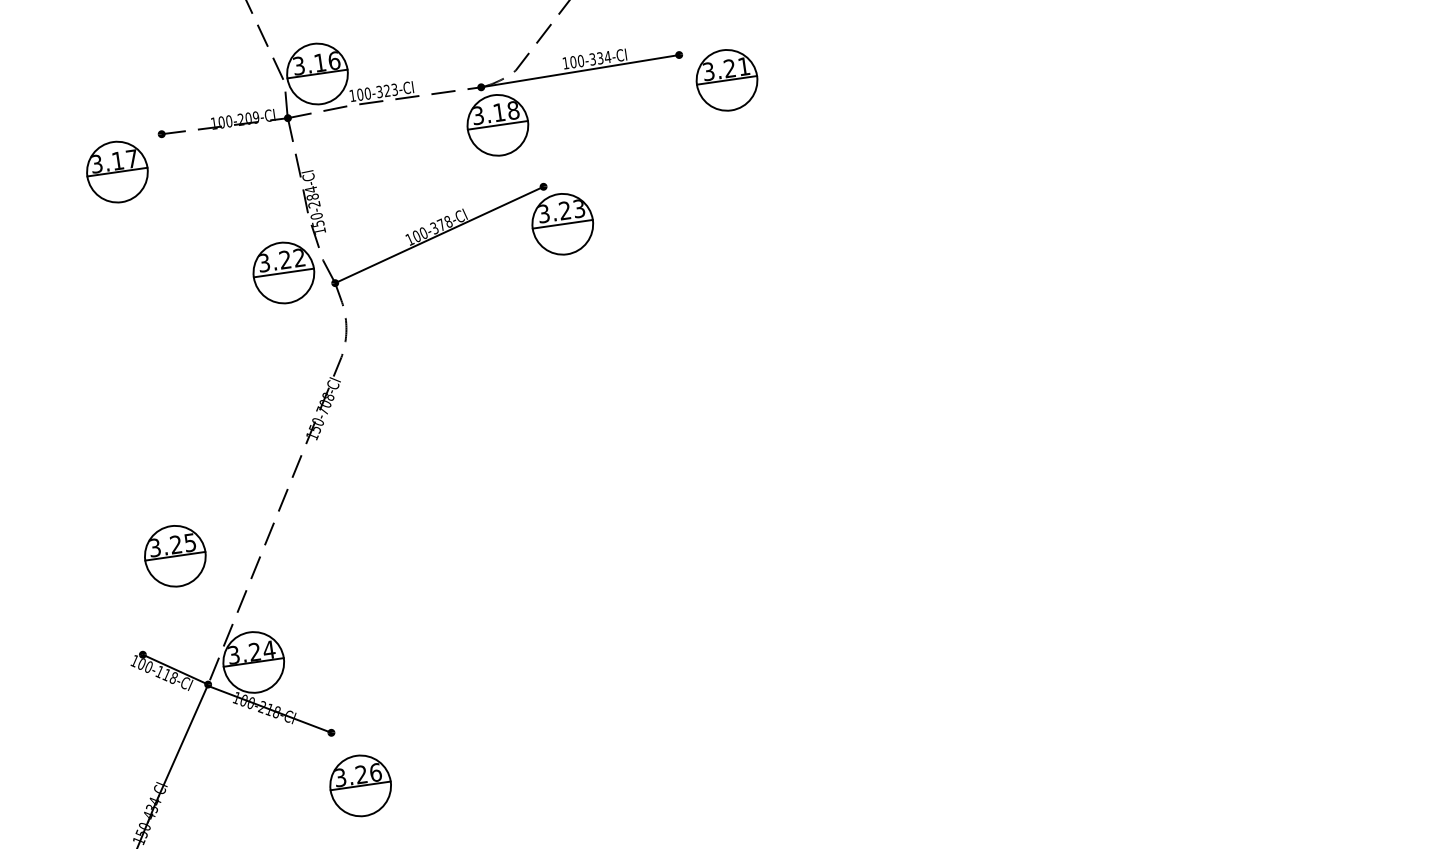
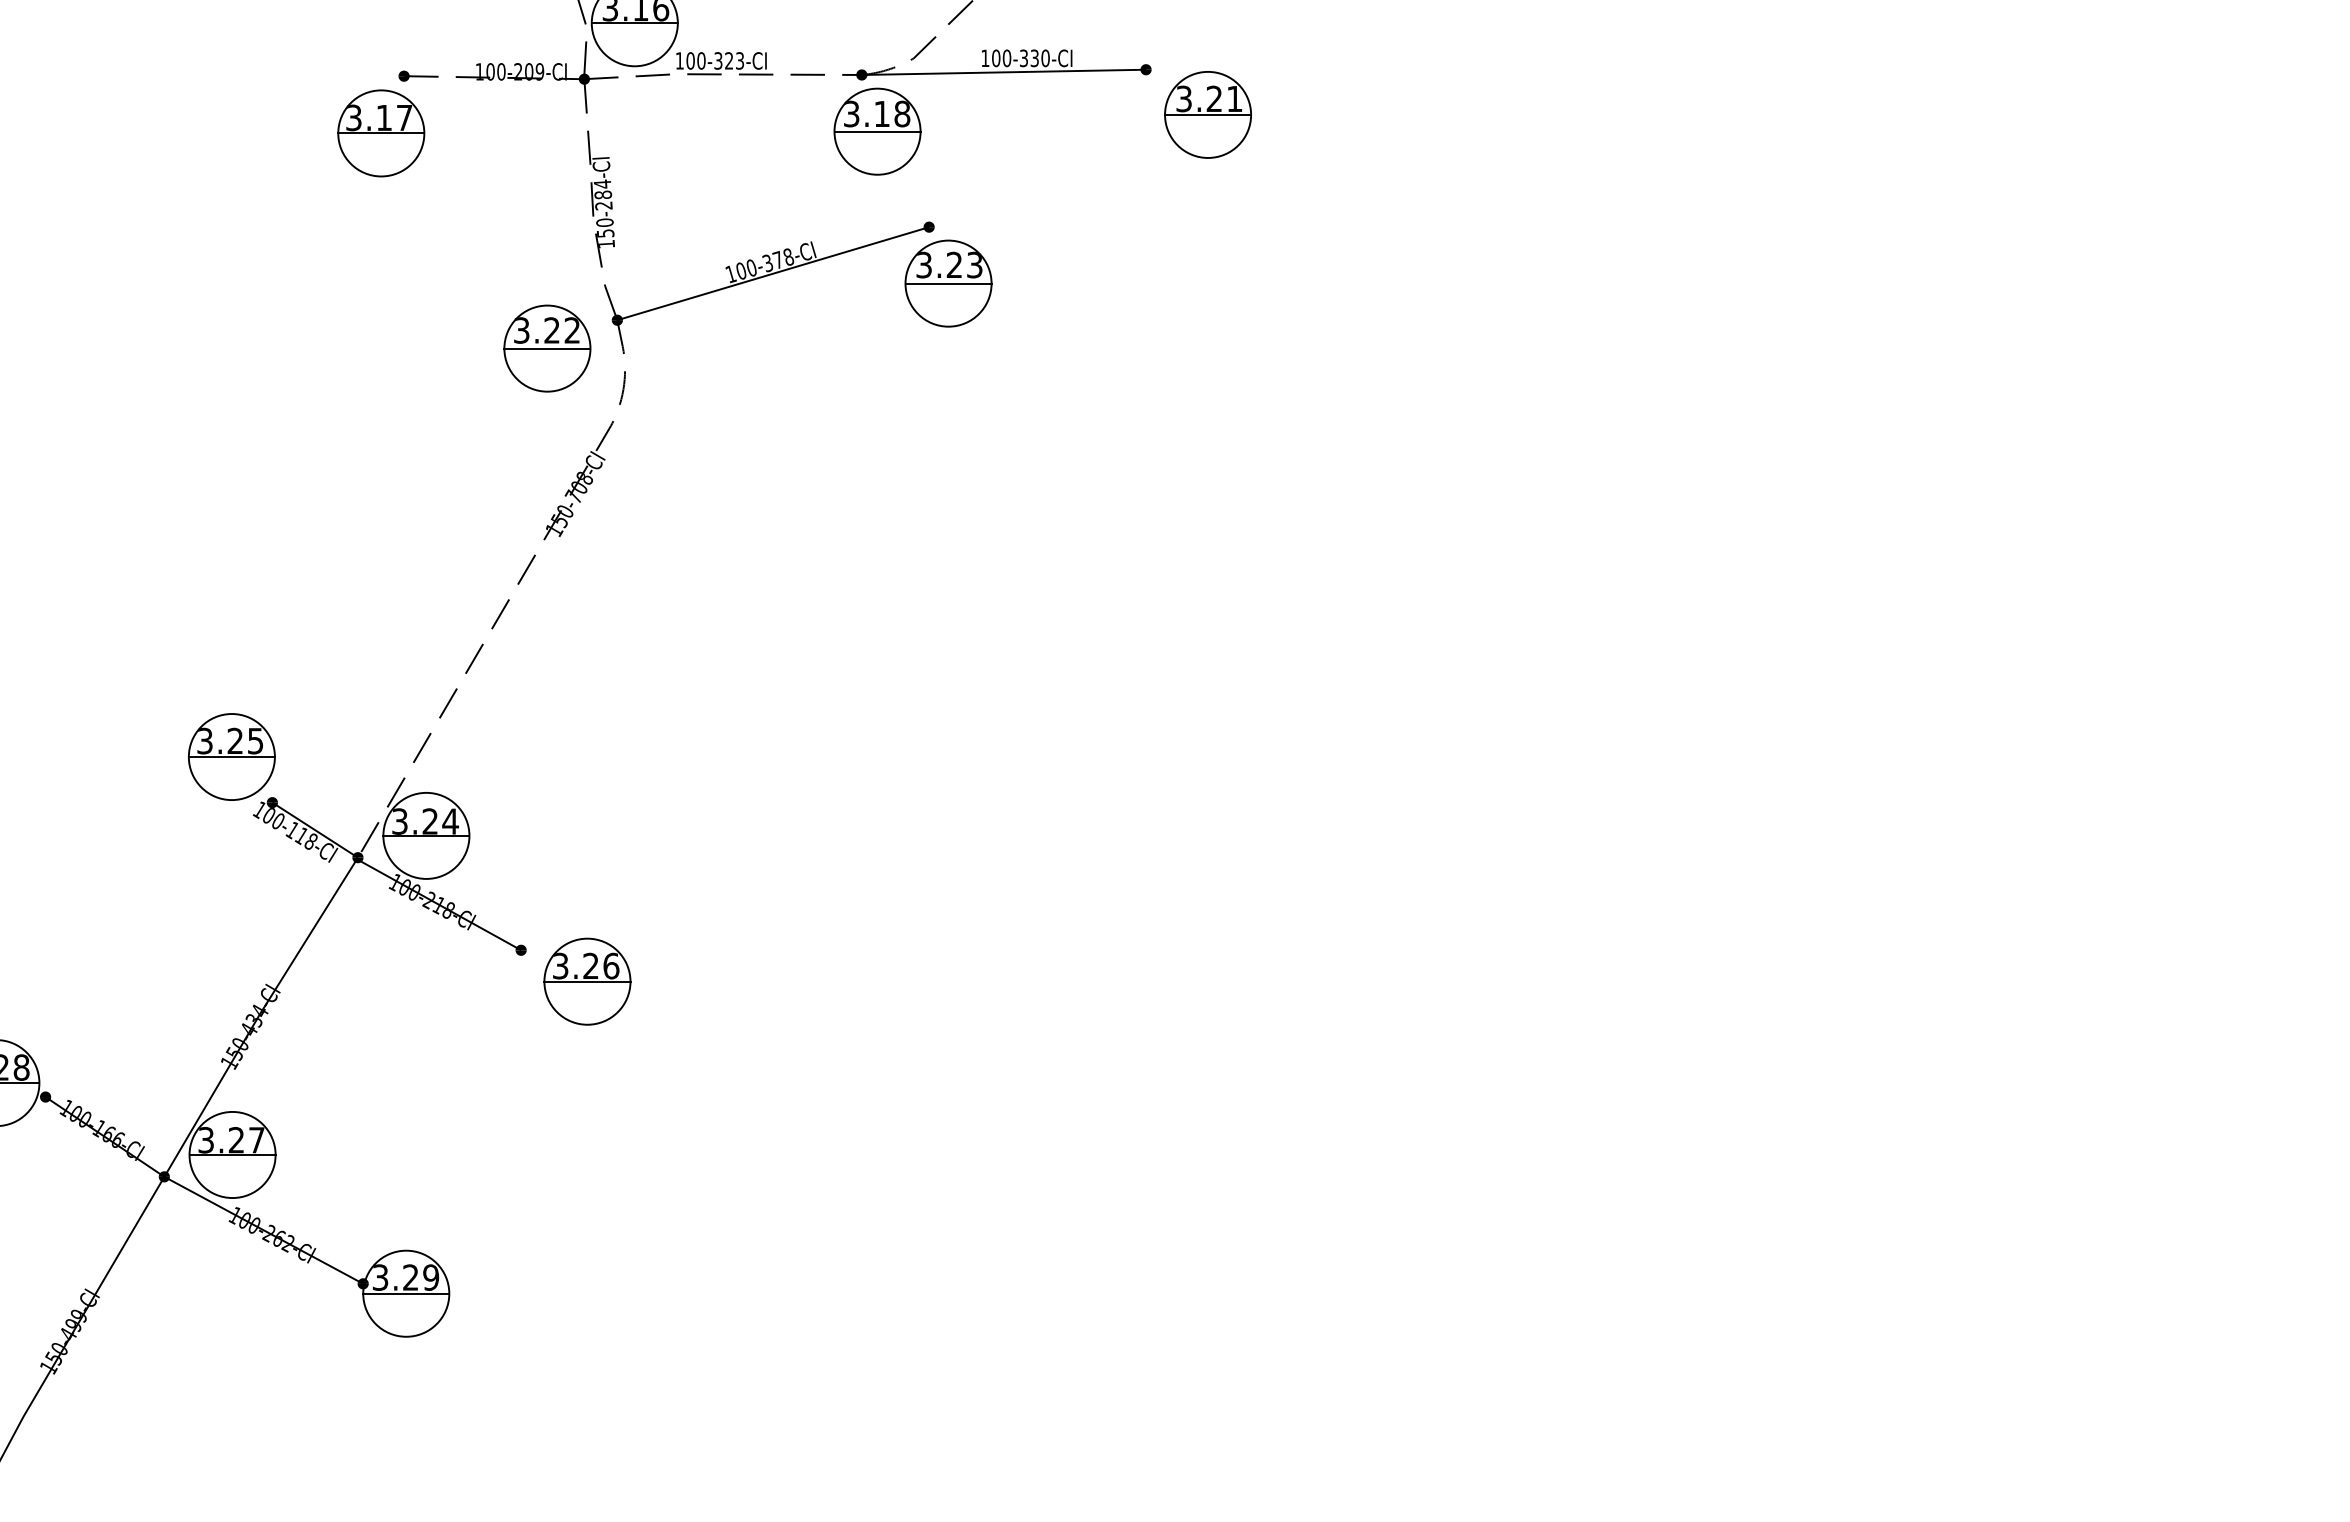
text: (607, 57) -> (1045, 58), 100-334-CI -> 100-330-CI
part: (117, 172) -> (381, 133), moved
part: (283, 272) -> (547, 348), moved
part: (175, 555) -> (231, 756), moved
part: (360, 785) -> (587, 981), moved

